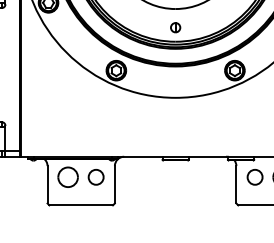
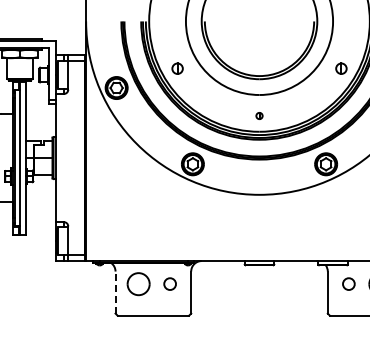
part: (175, 27) -> (259, 115), size x0.6
circle: (95, 176) -> (169, 283), size x0.7
circle: (254, 176) -> (348, 283), size x0.7
line: (47, 184) -> (115, 292), solid -> dashed

